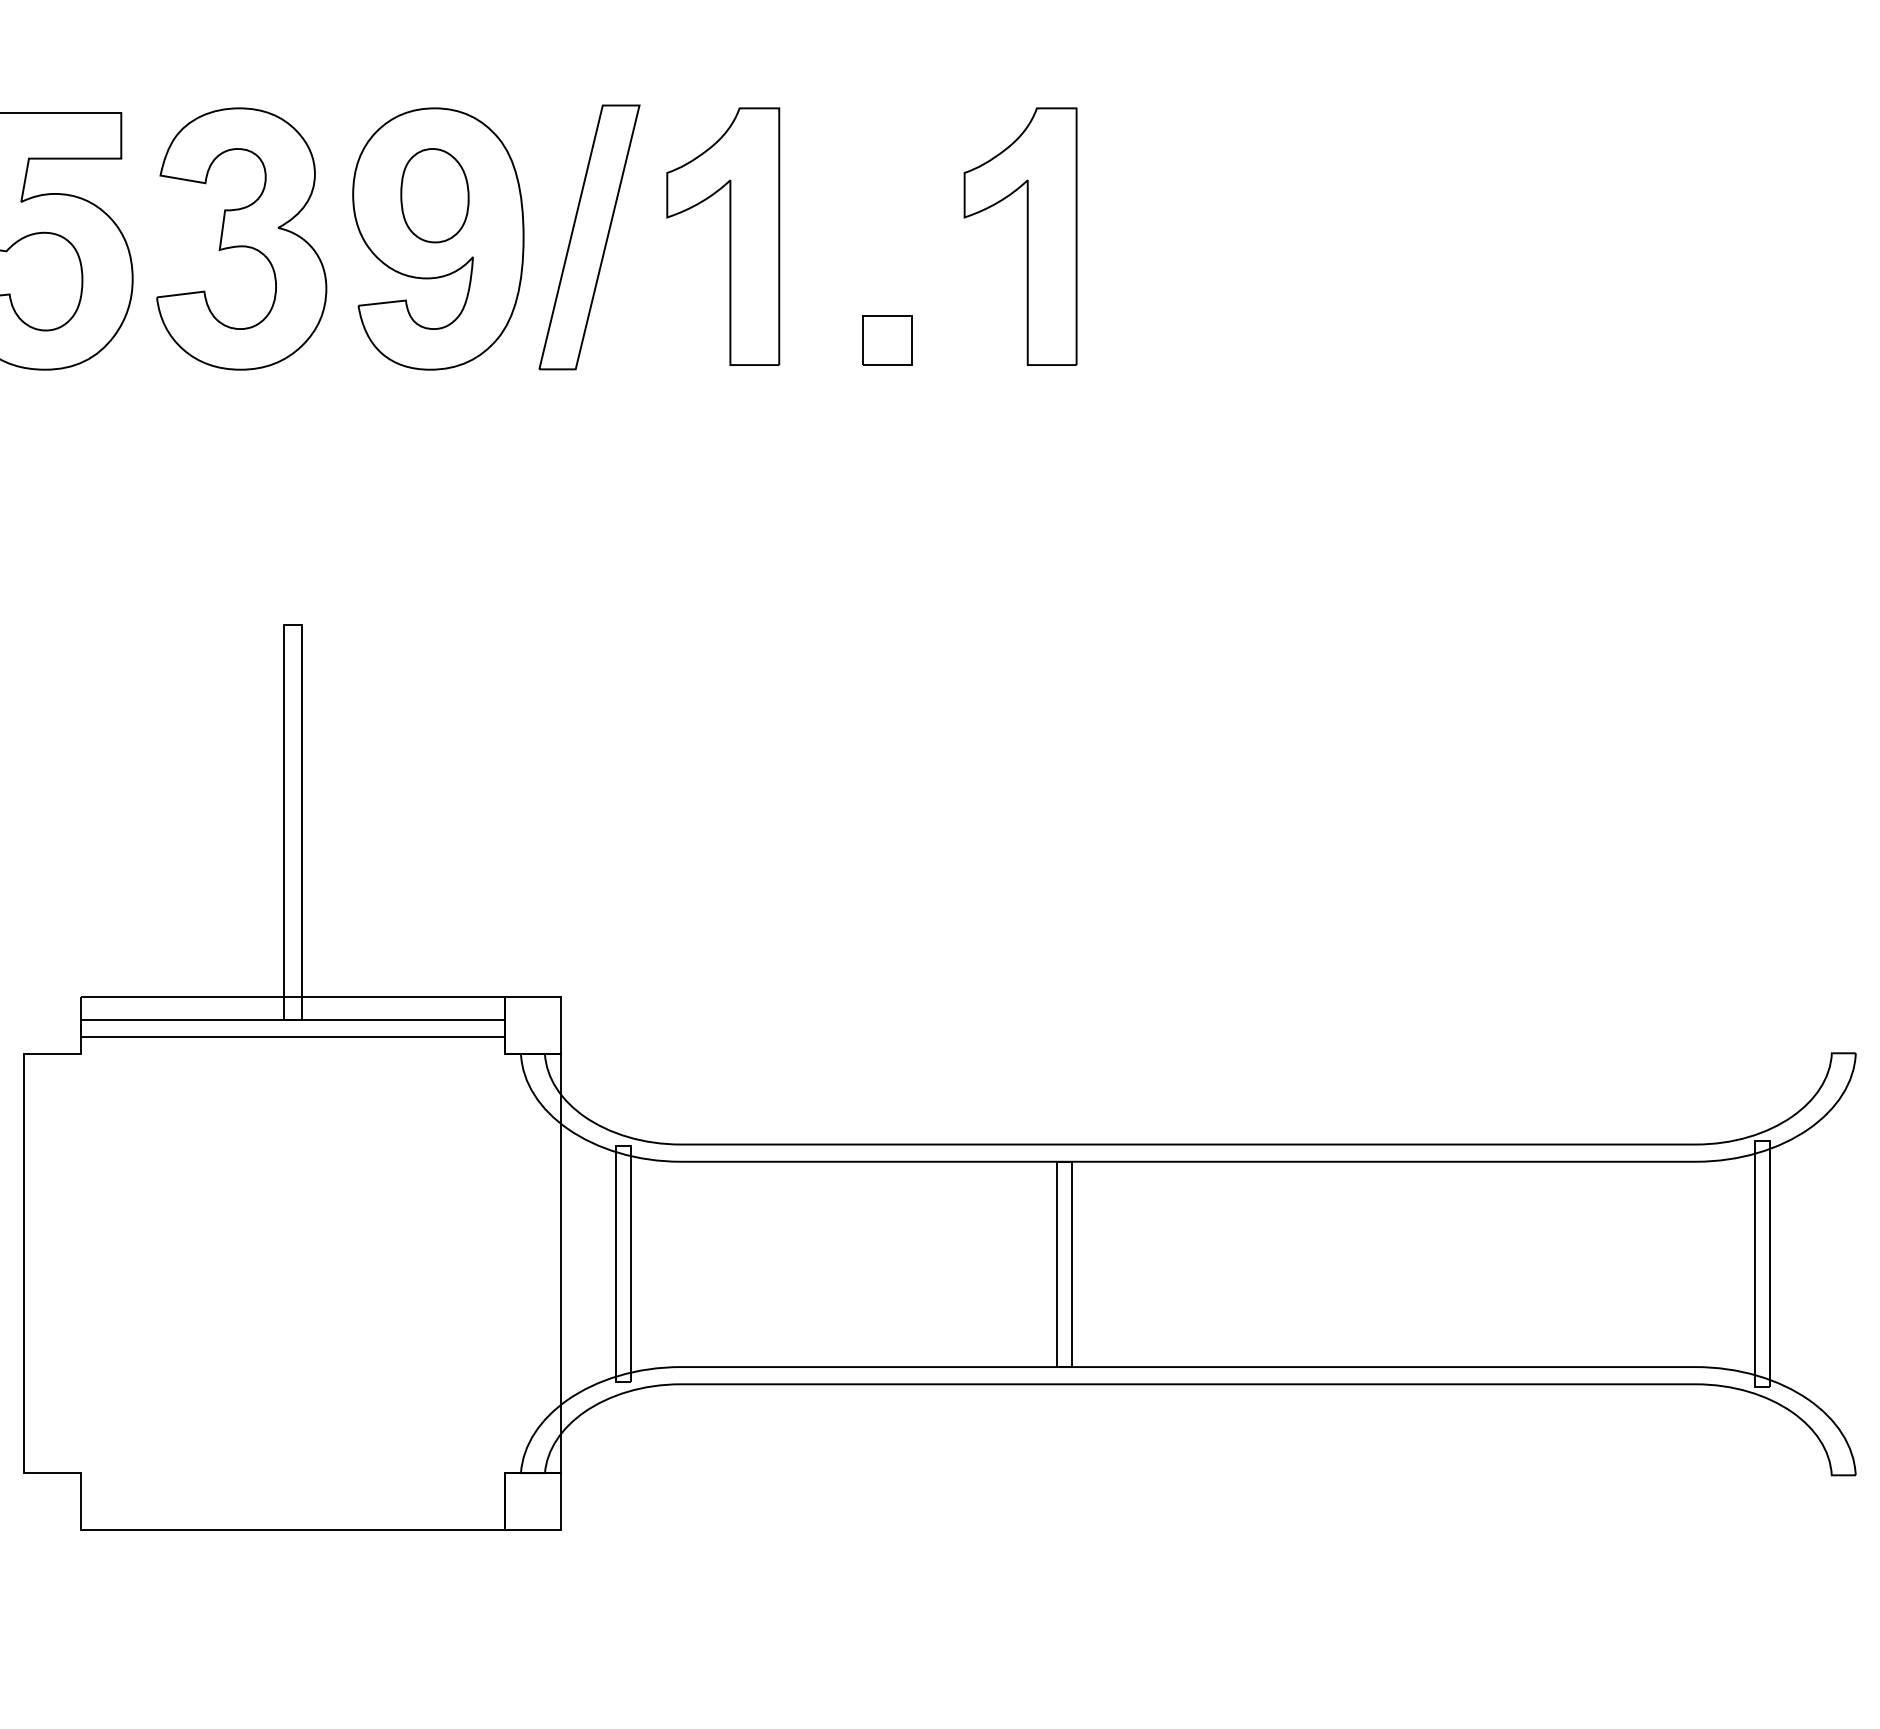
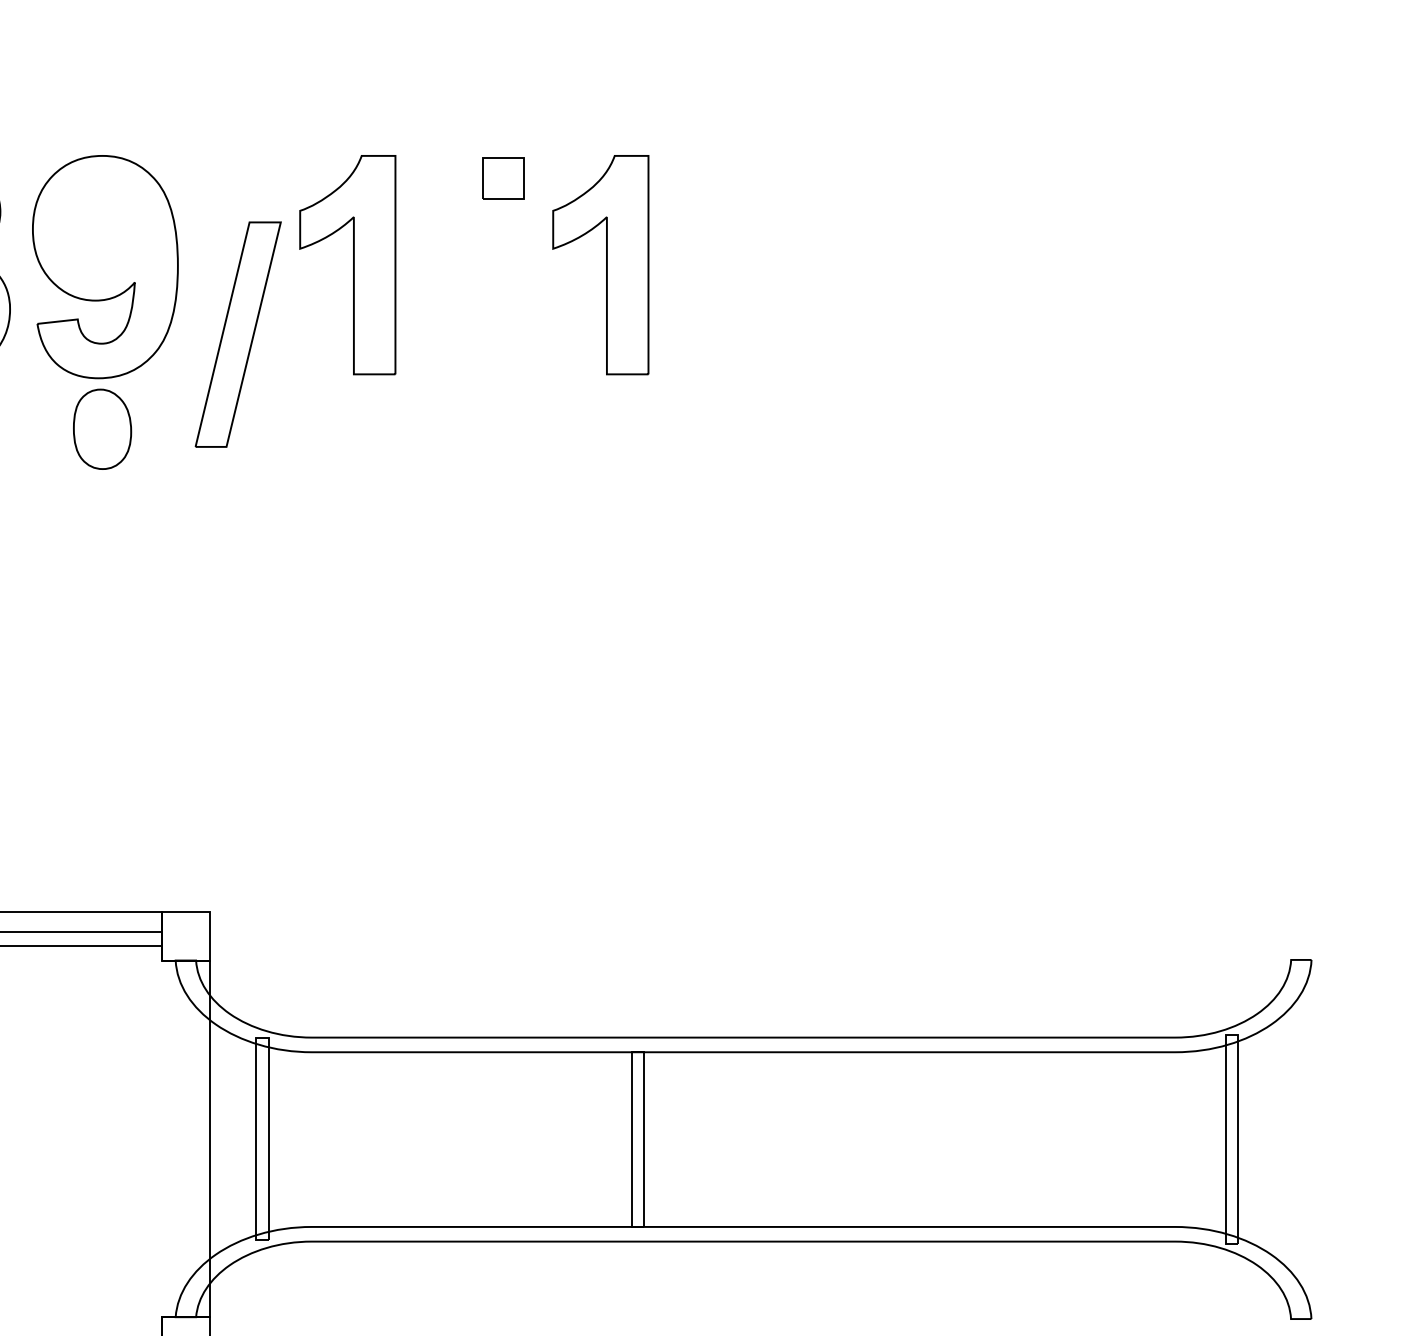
part: (434, 195) -> (102, 429), moved
part: (589, 237) -> (238, 334), moved
part: (887, 340) -> (503, 178), moved

